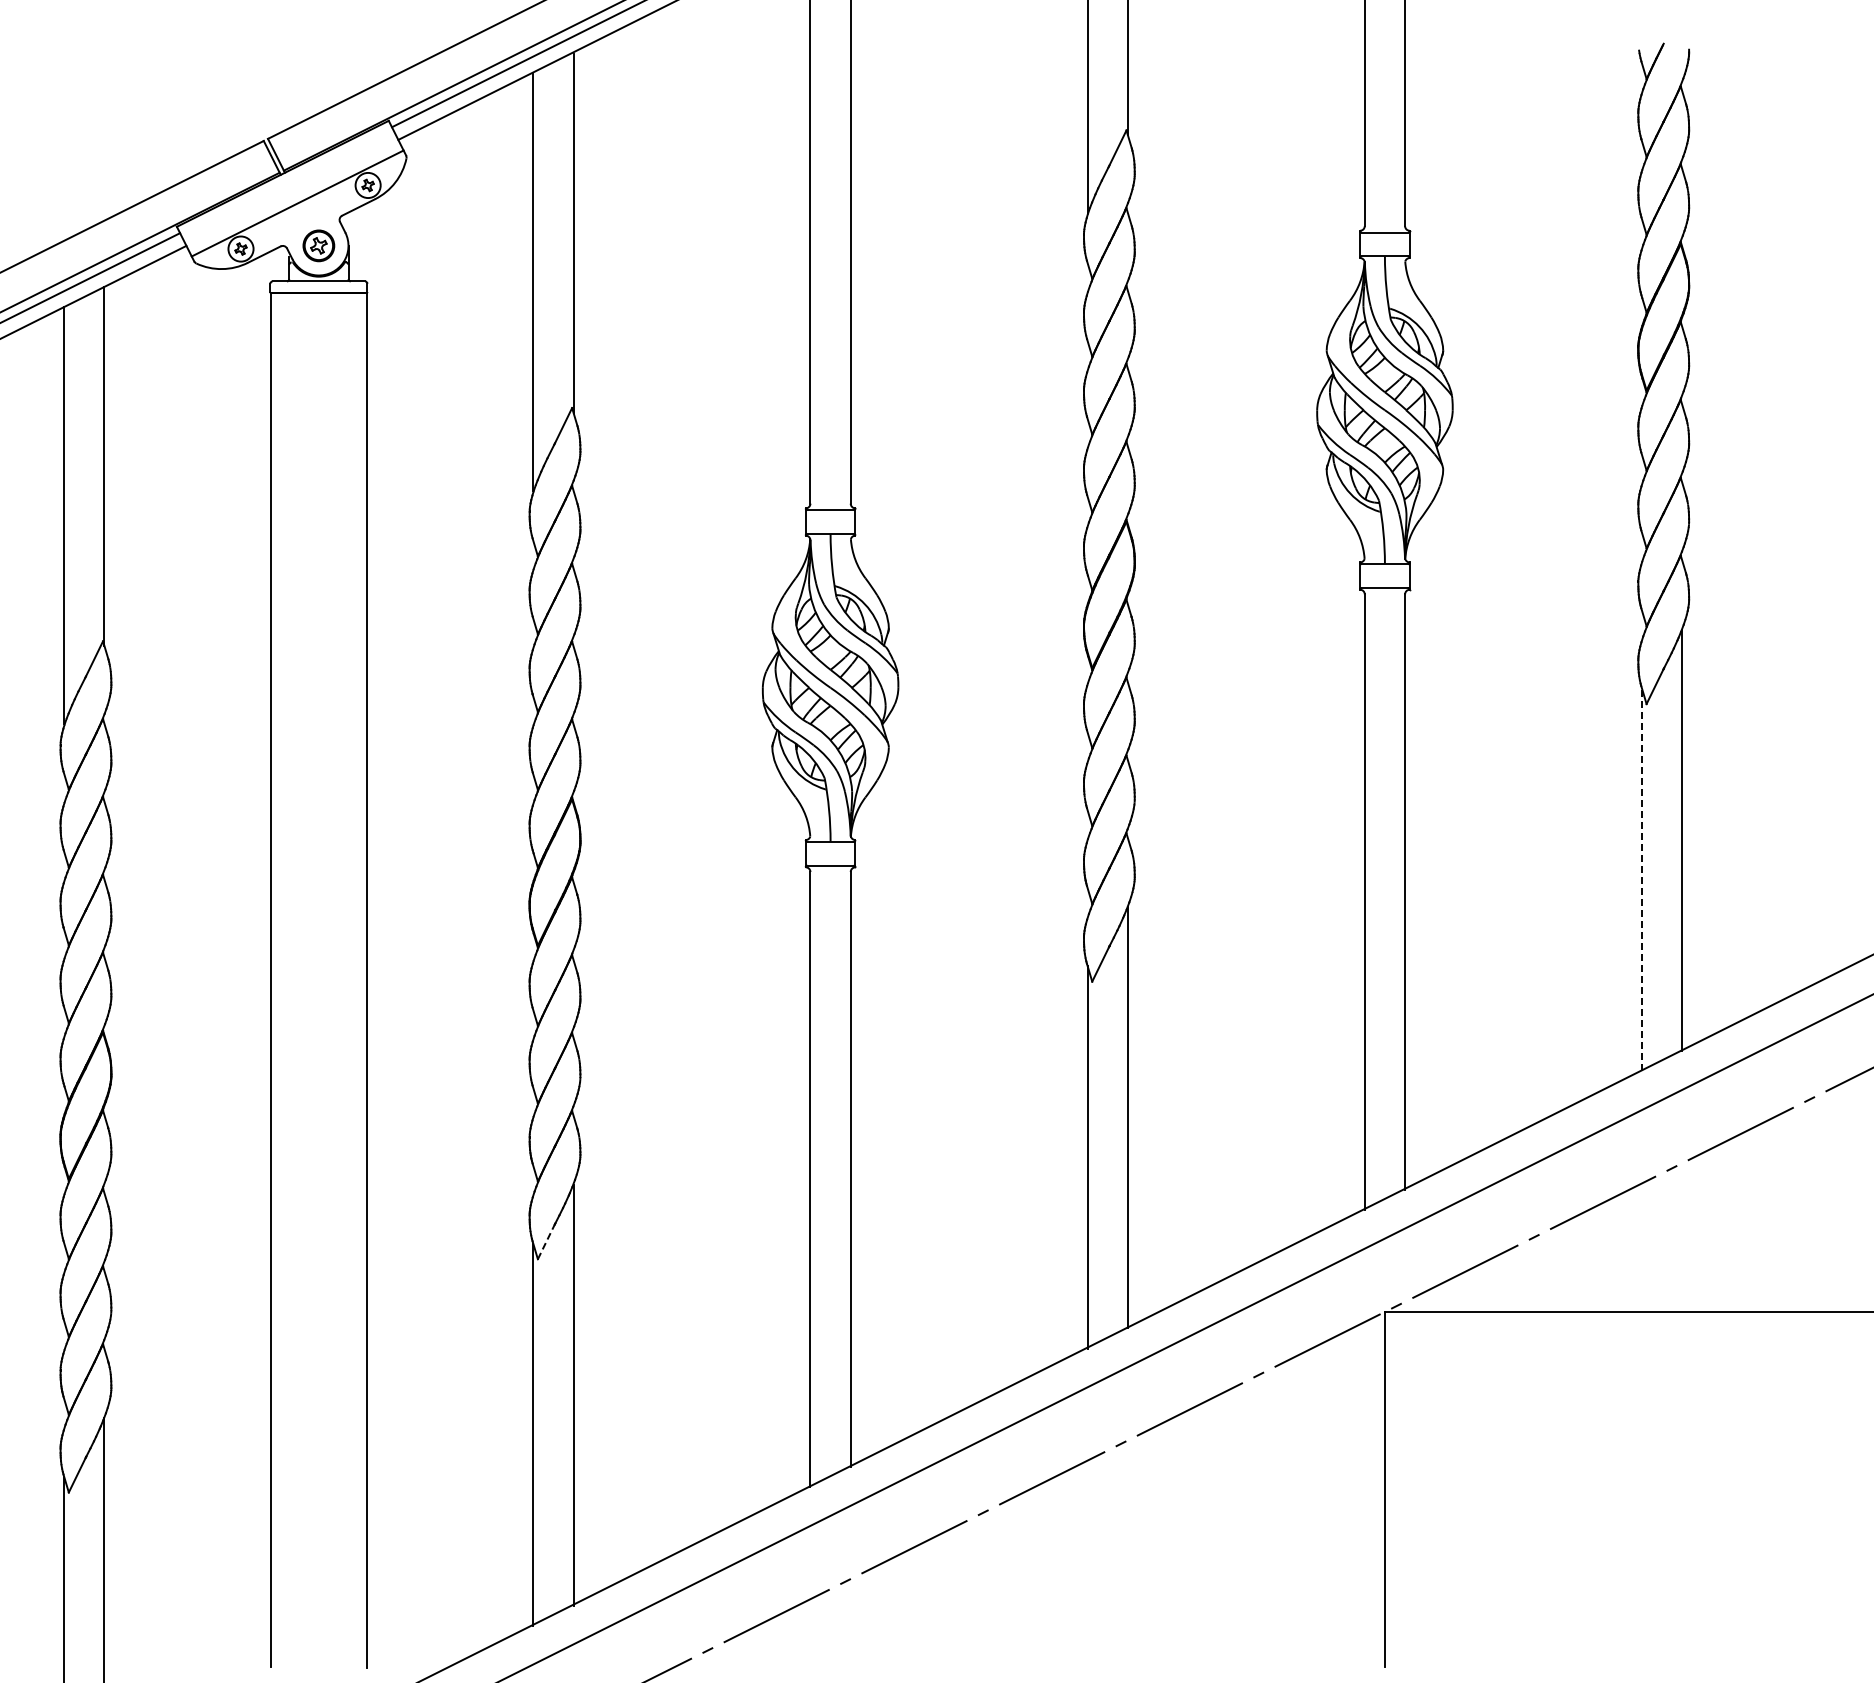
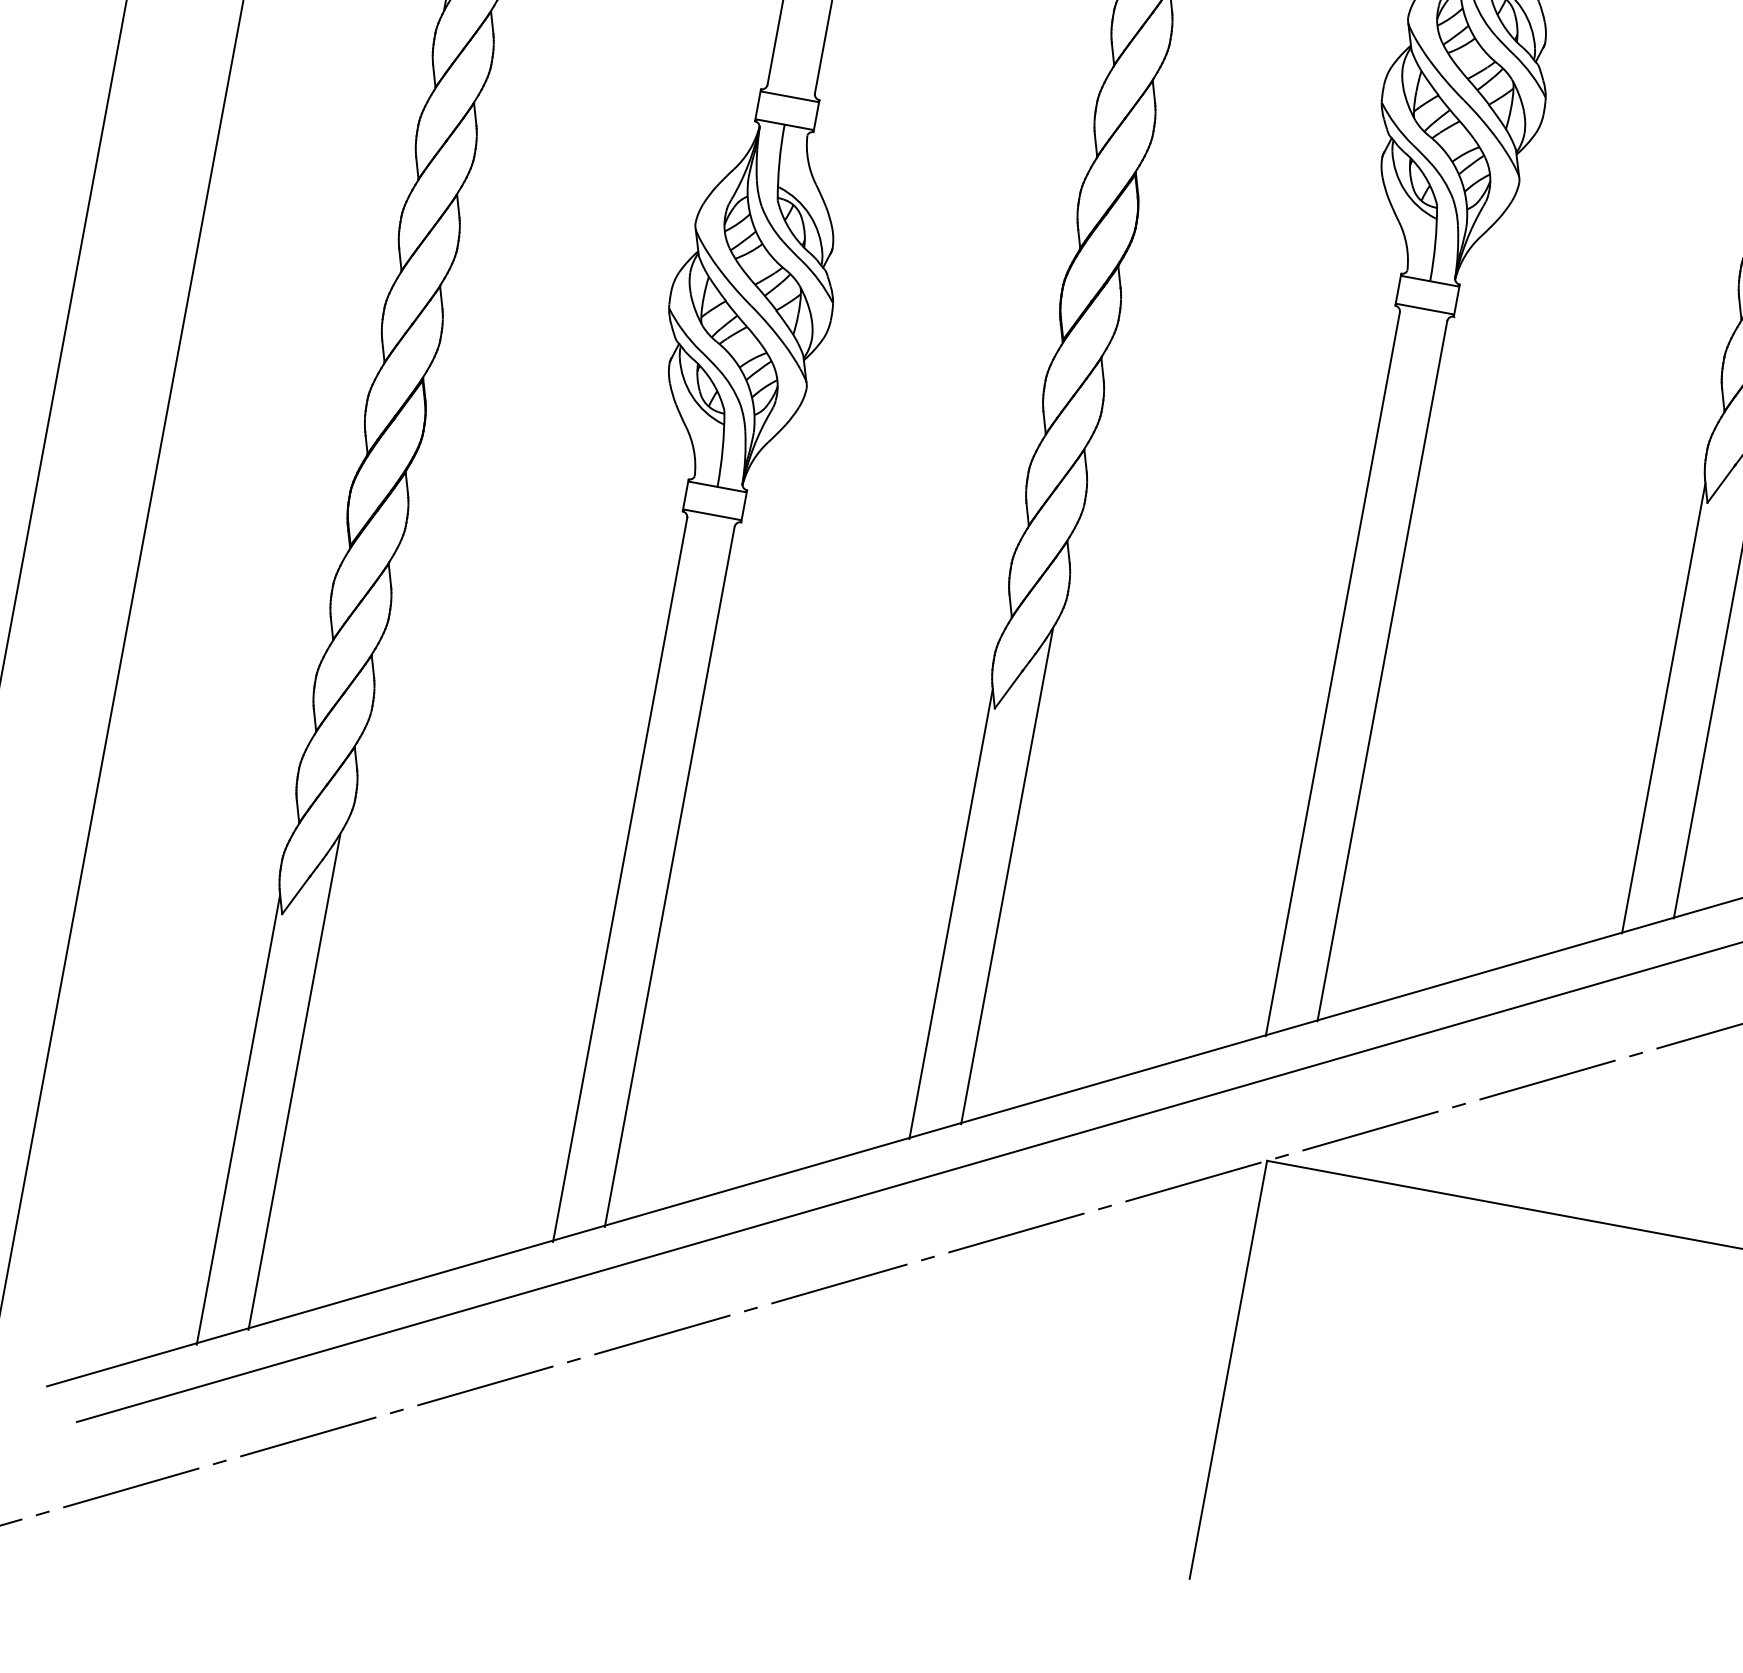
line: (1641, 879) -> (1663, 708), dashed -> solid
line: (546, 1241) -> (296, 895), dashed -> solid

